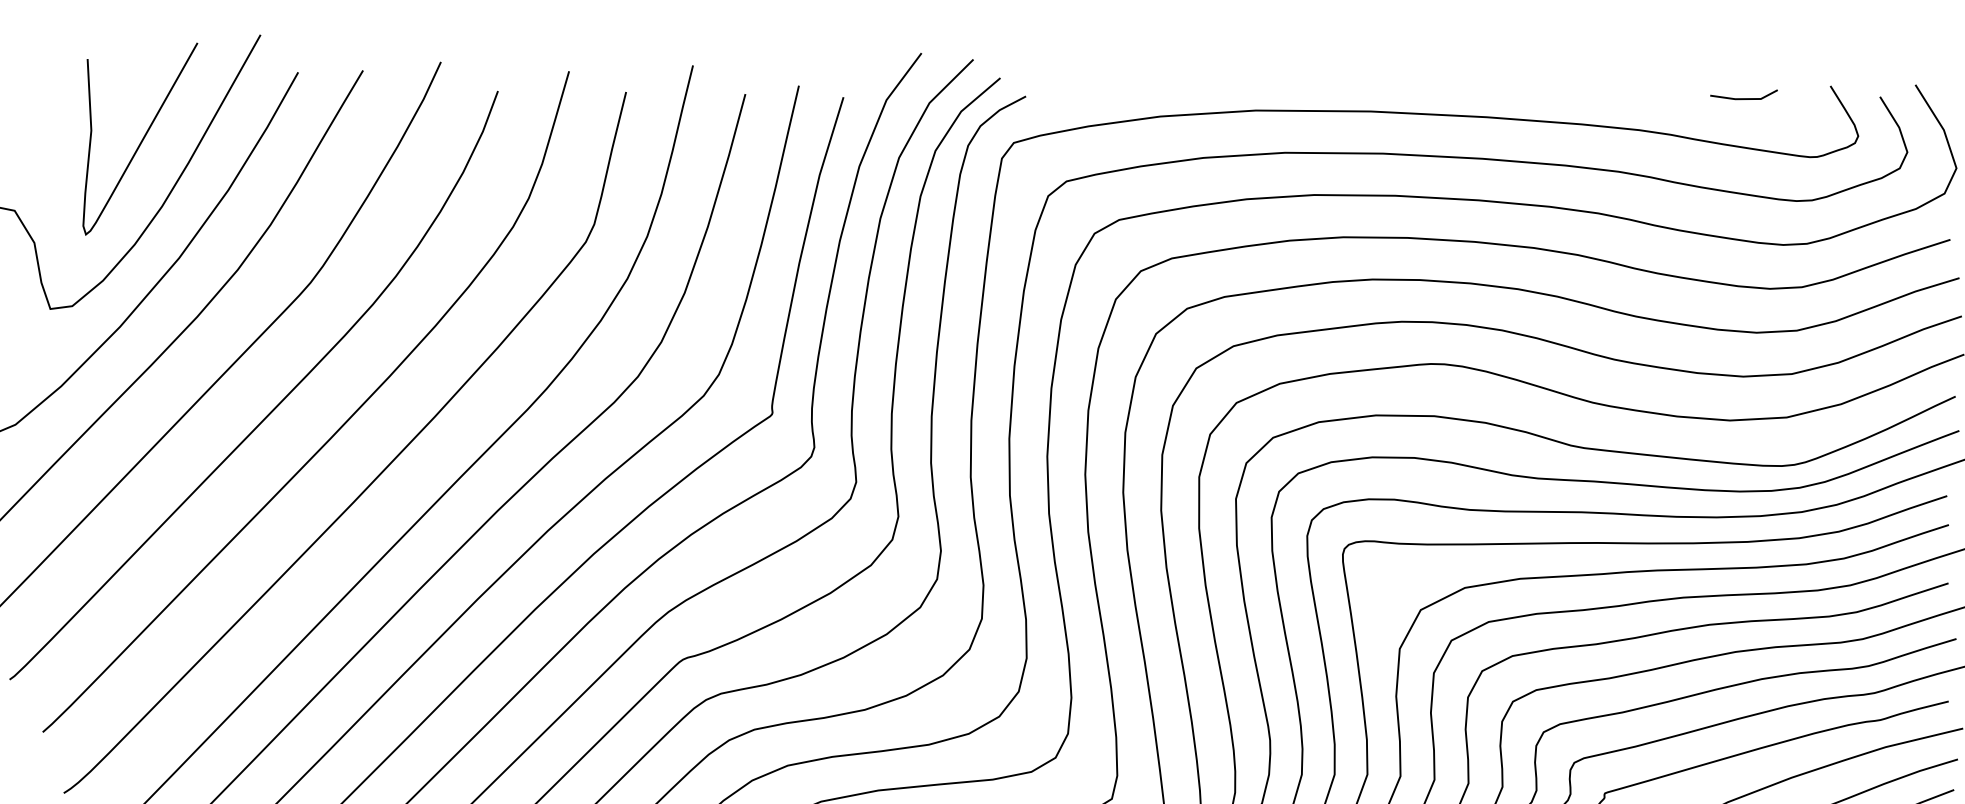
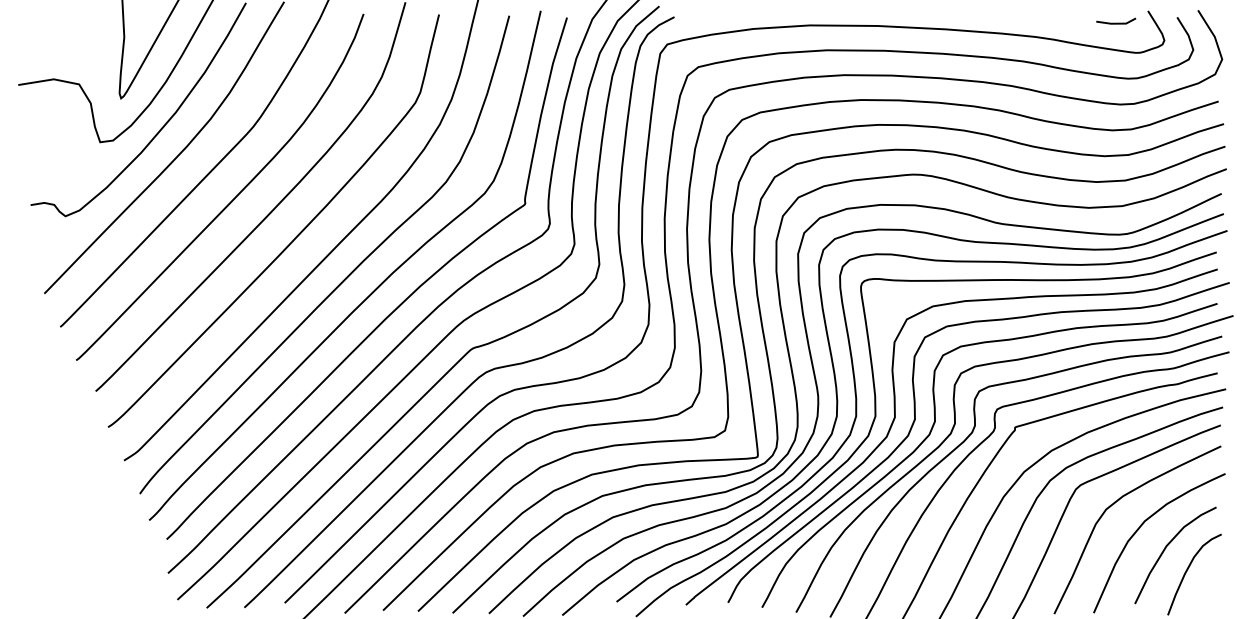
line: (1744, 97) -> (1116, 22), moved

